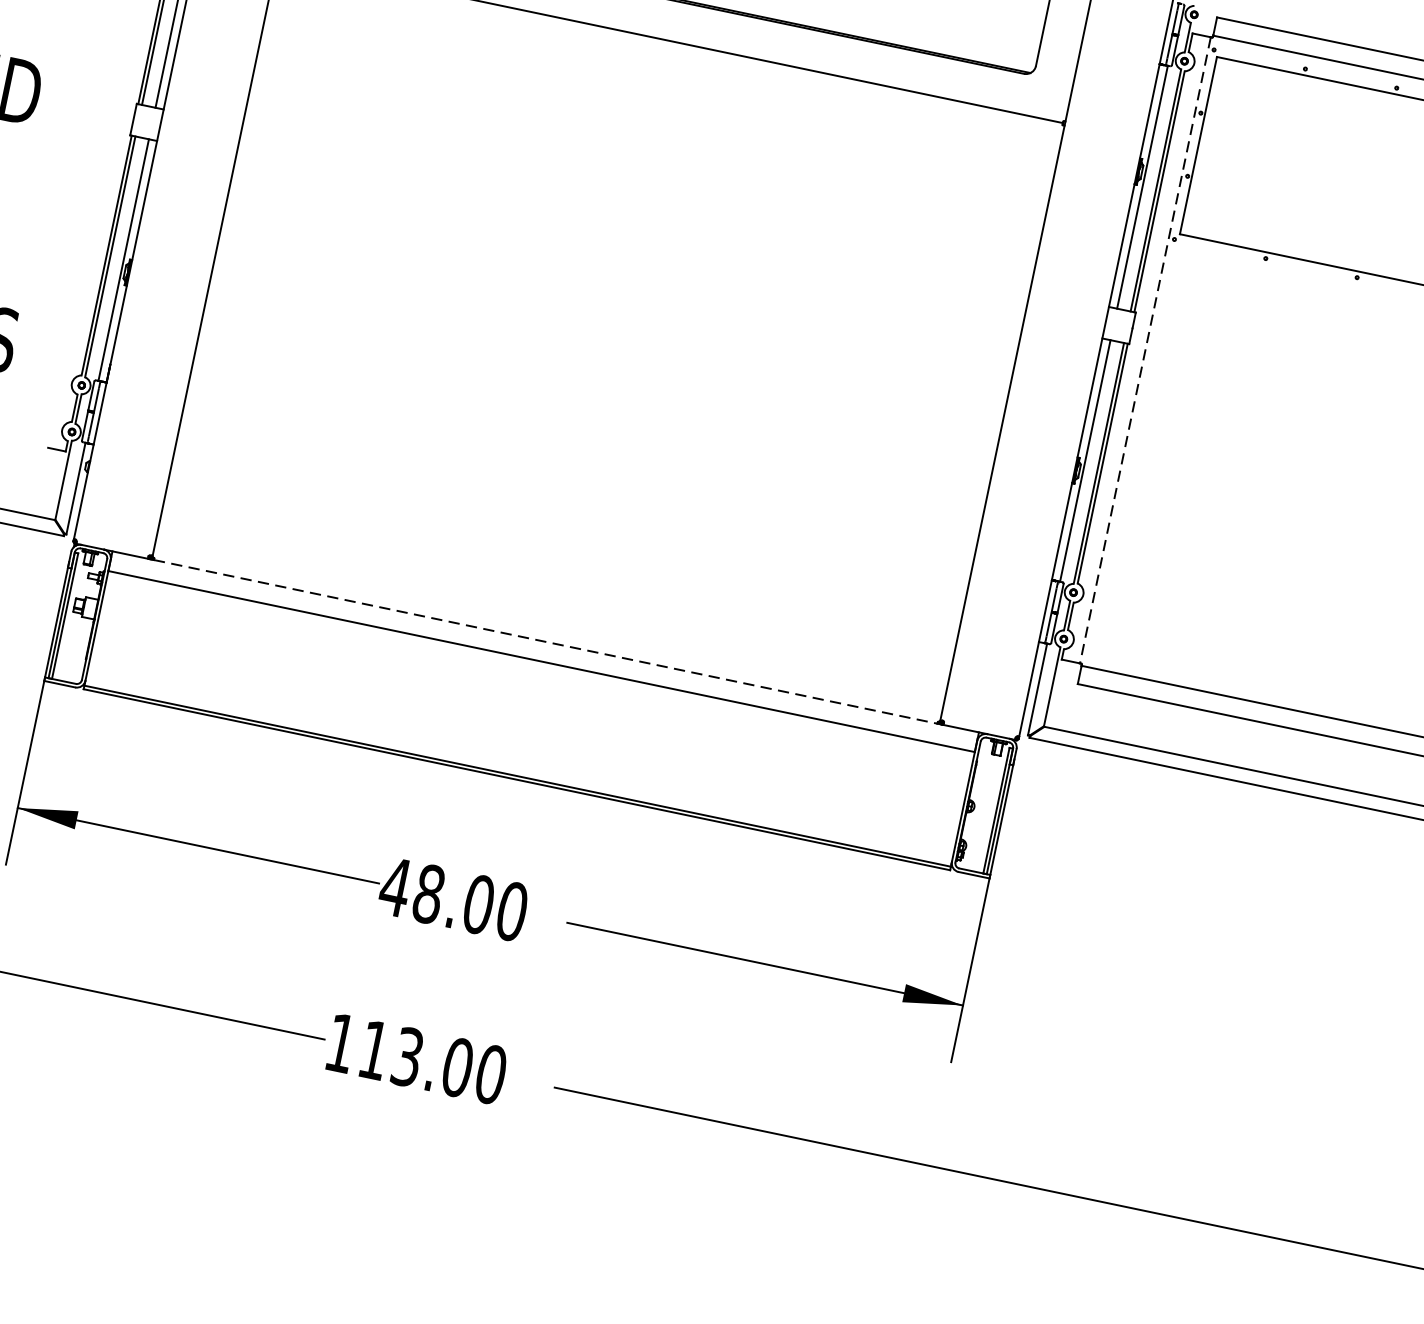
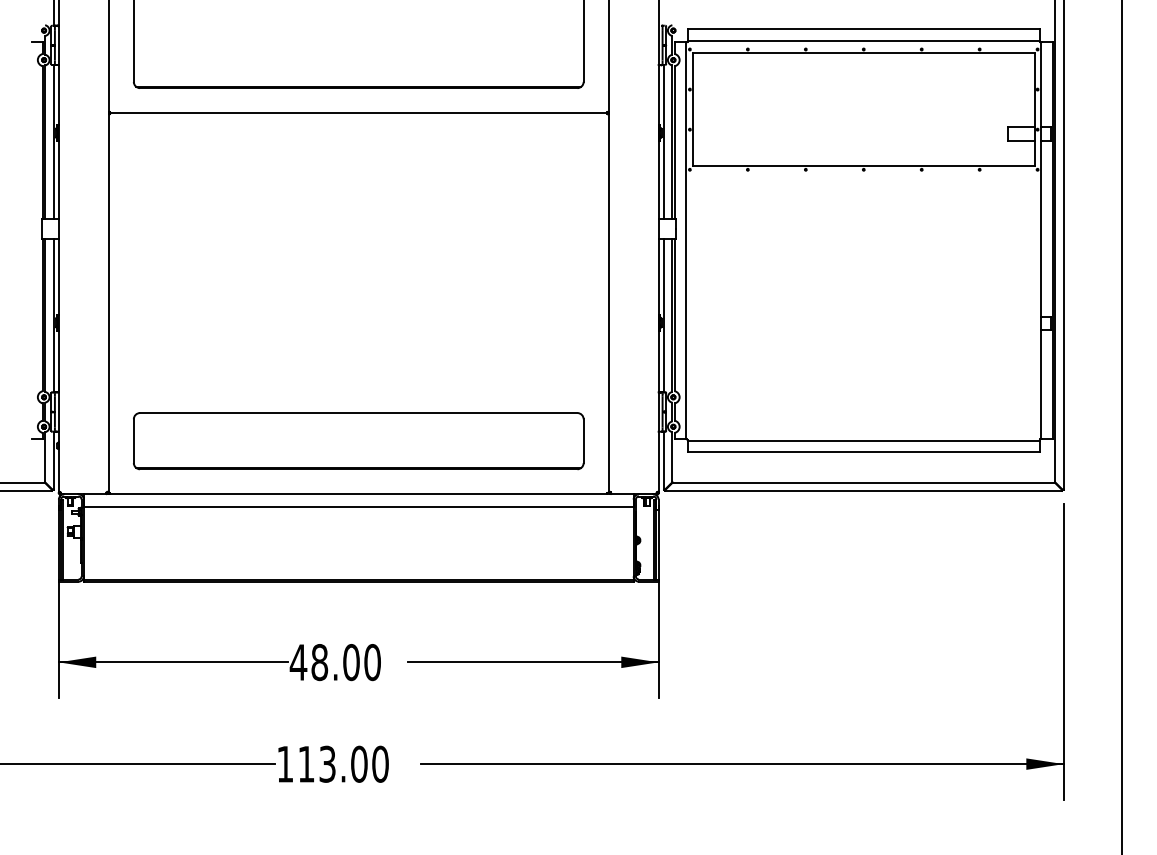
line: (1145, 349) -> (686, 240), dashed -> solid
part: (562, 558) -> (358, 441), added
line: (545, 642) -> (358, 494), dashed -> solid

